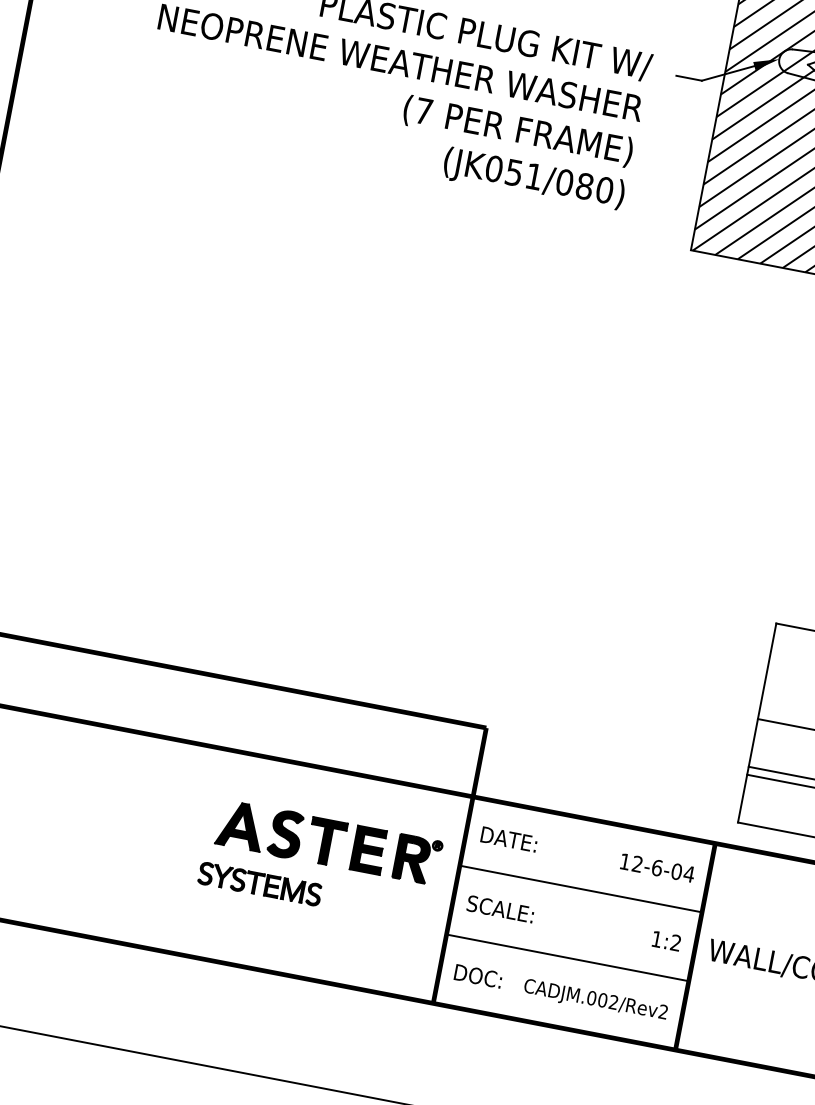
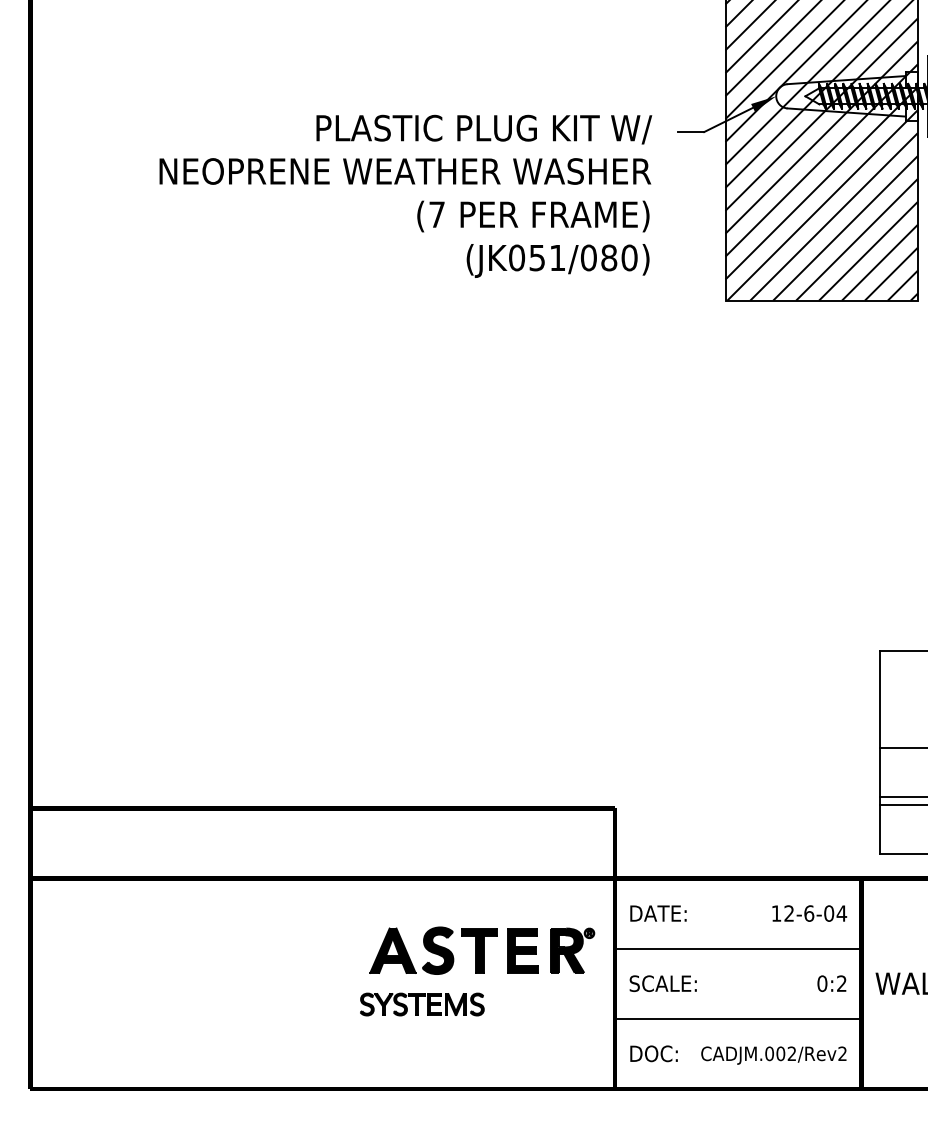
text: (657, 939) -> (822, 983), 1:2 -> 0:2

